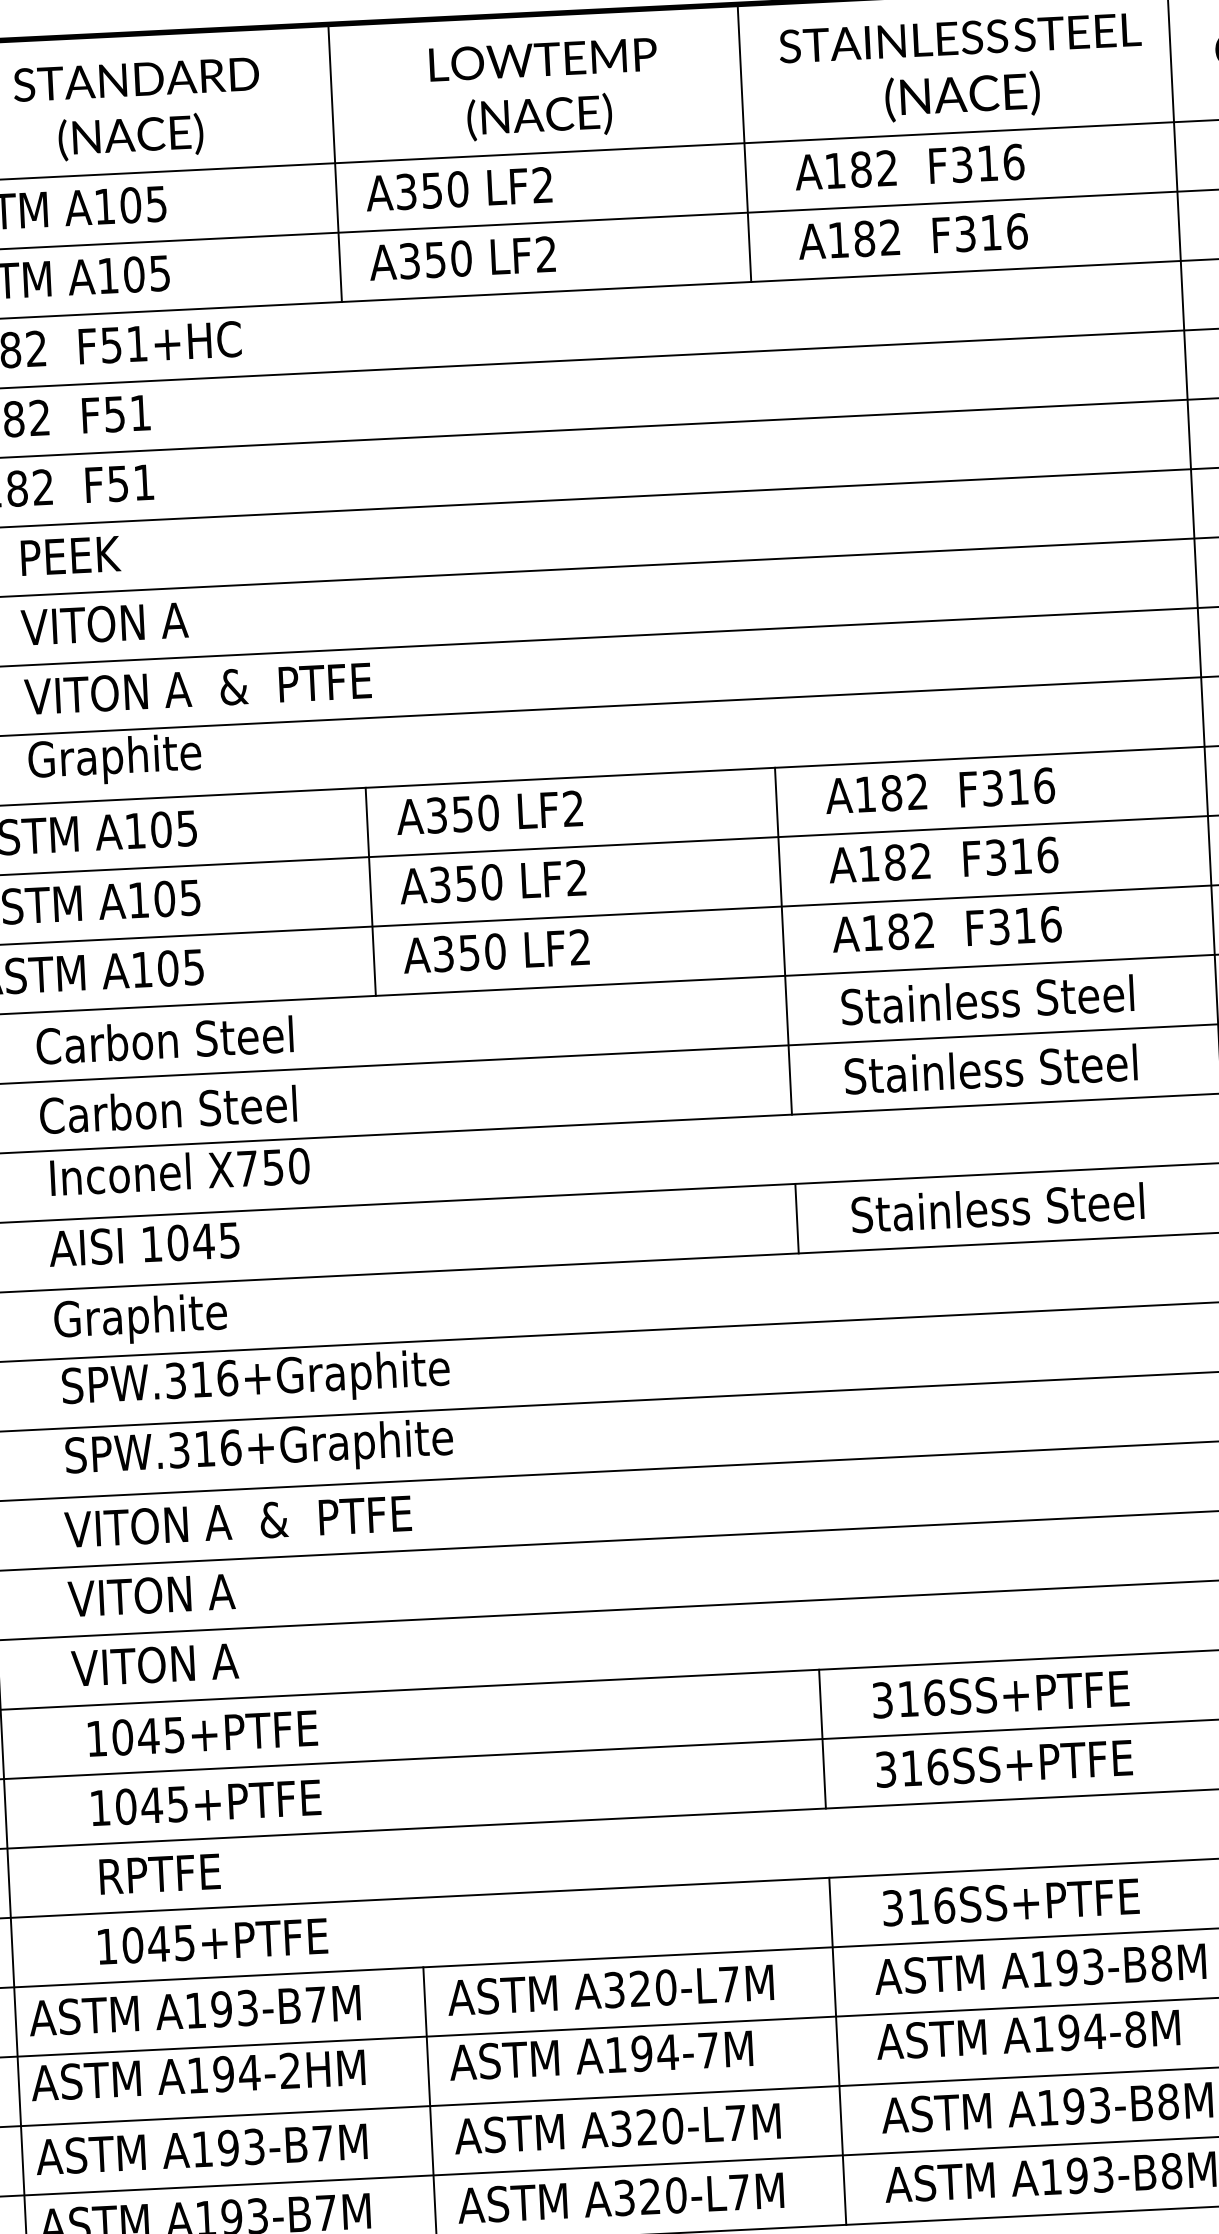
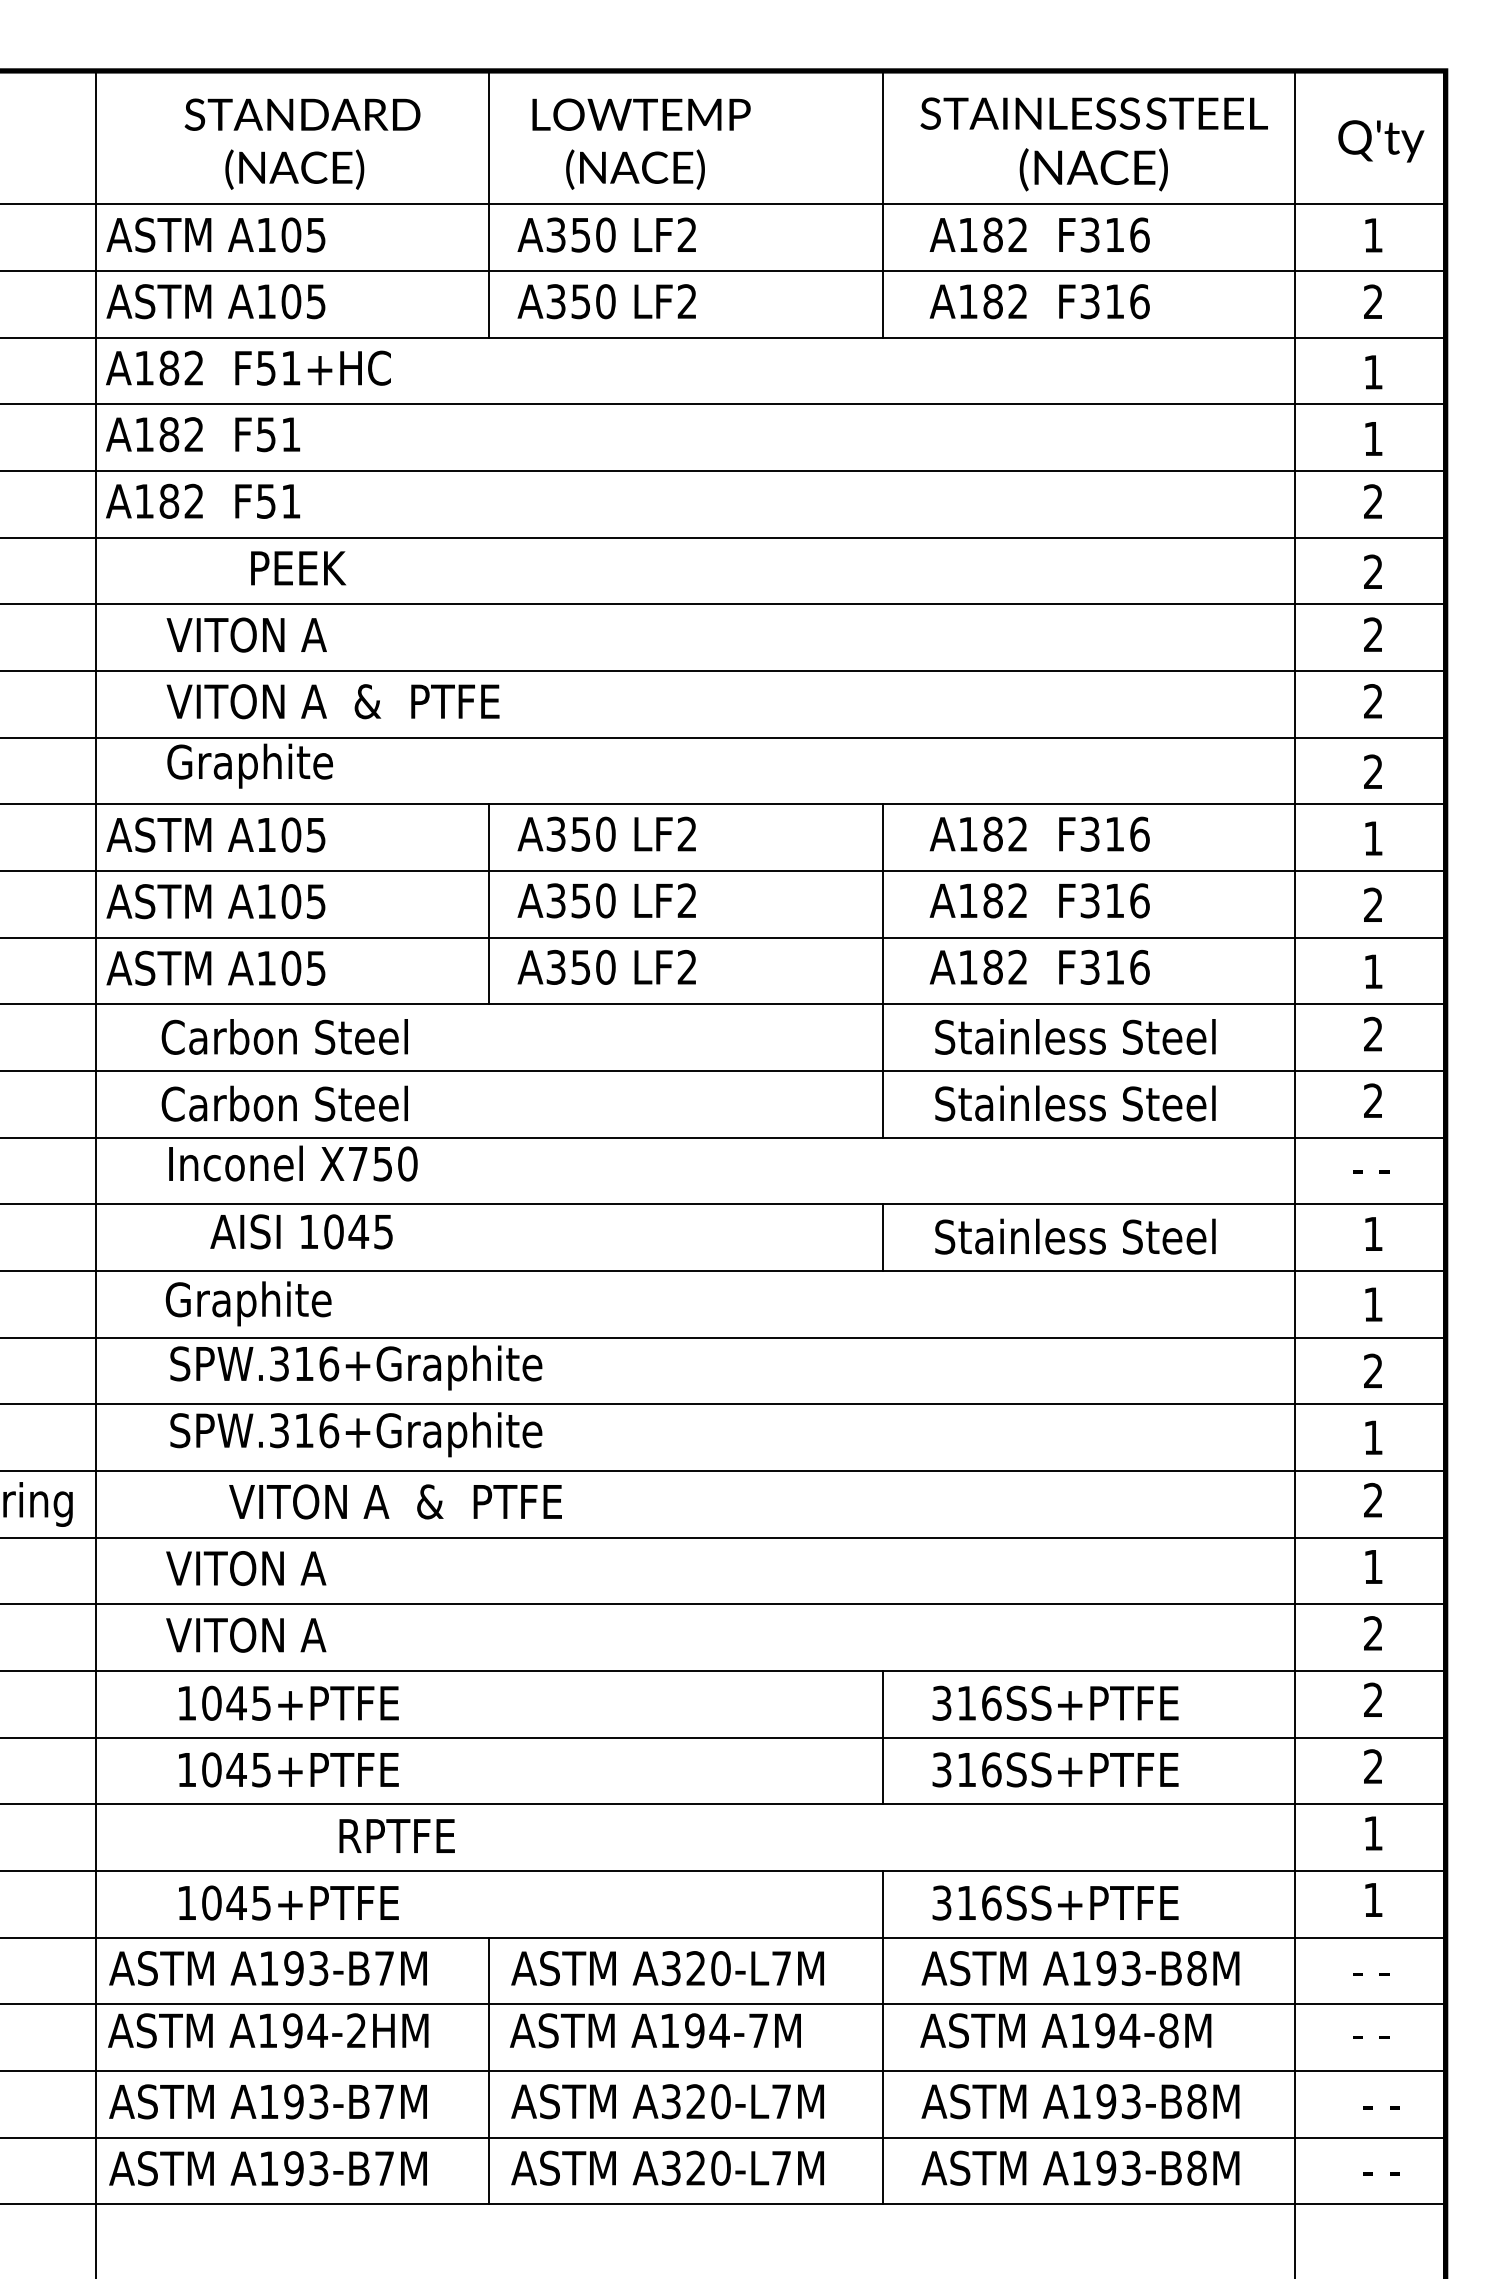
text: (544, 89) -> (641, 143), moved
text: (70, 556) -> (298, 568), moved
text: (144, 1244) -> (301, 1231), moved
text: (238, 1521) -> (395, 1501), moved
text: (159, 1873) -> (396, 1835), moved

